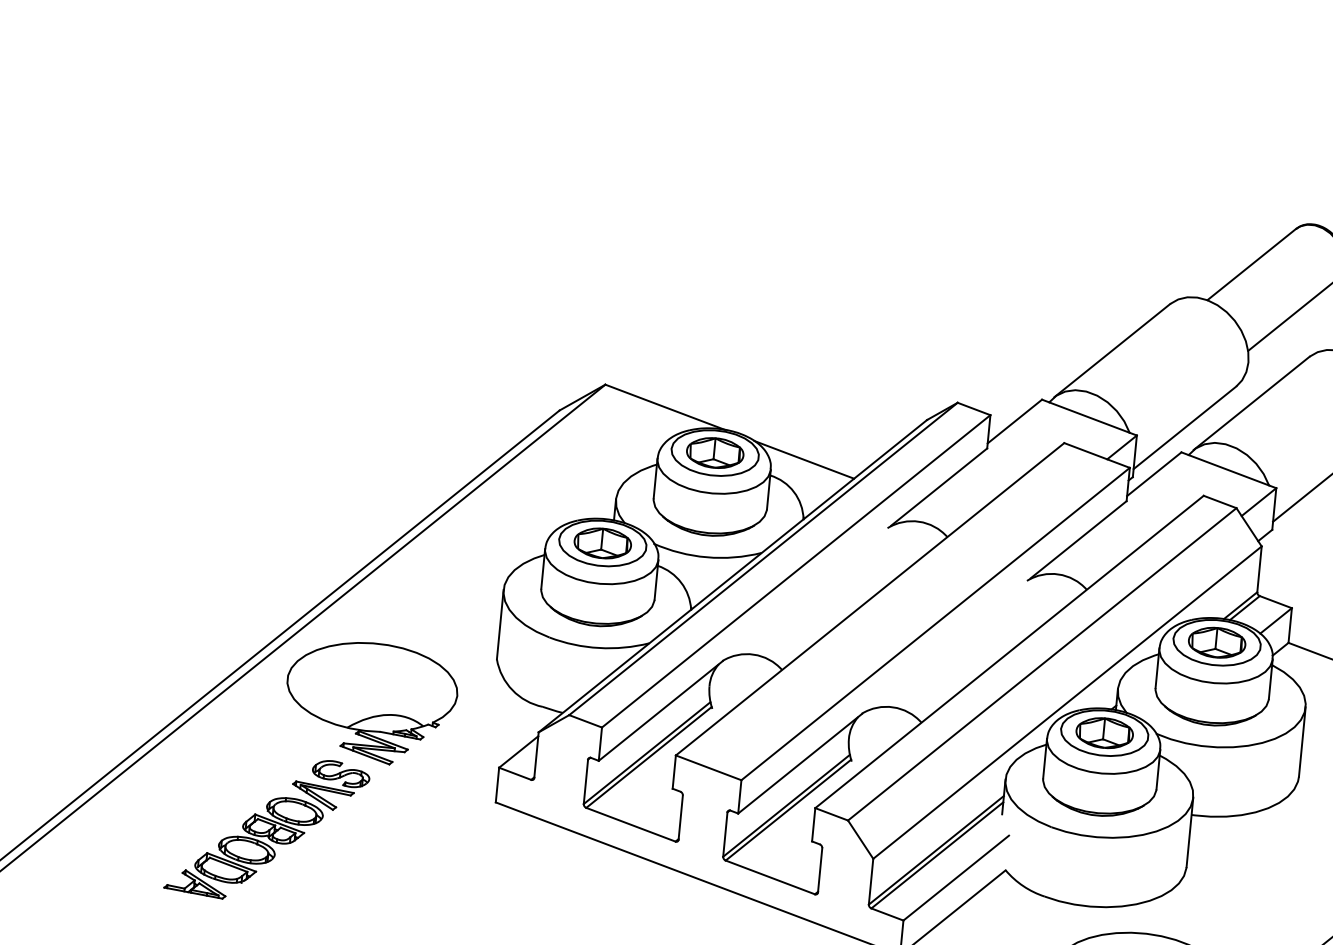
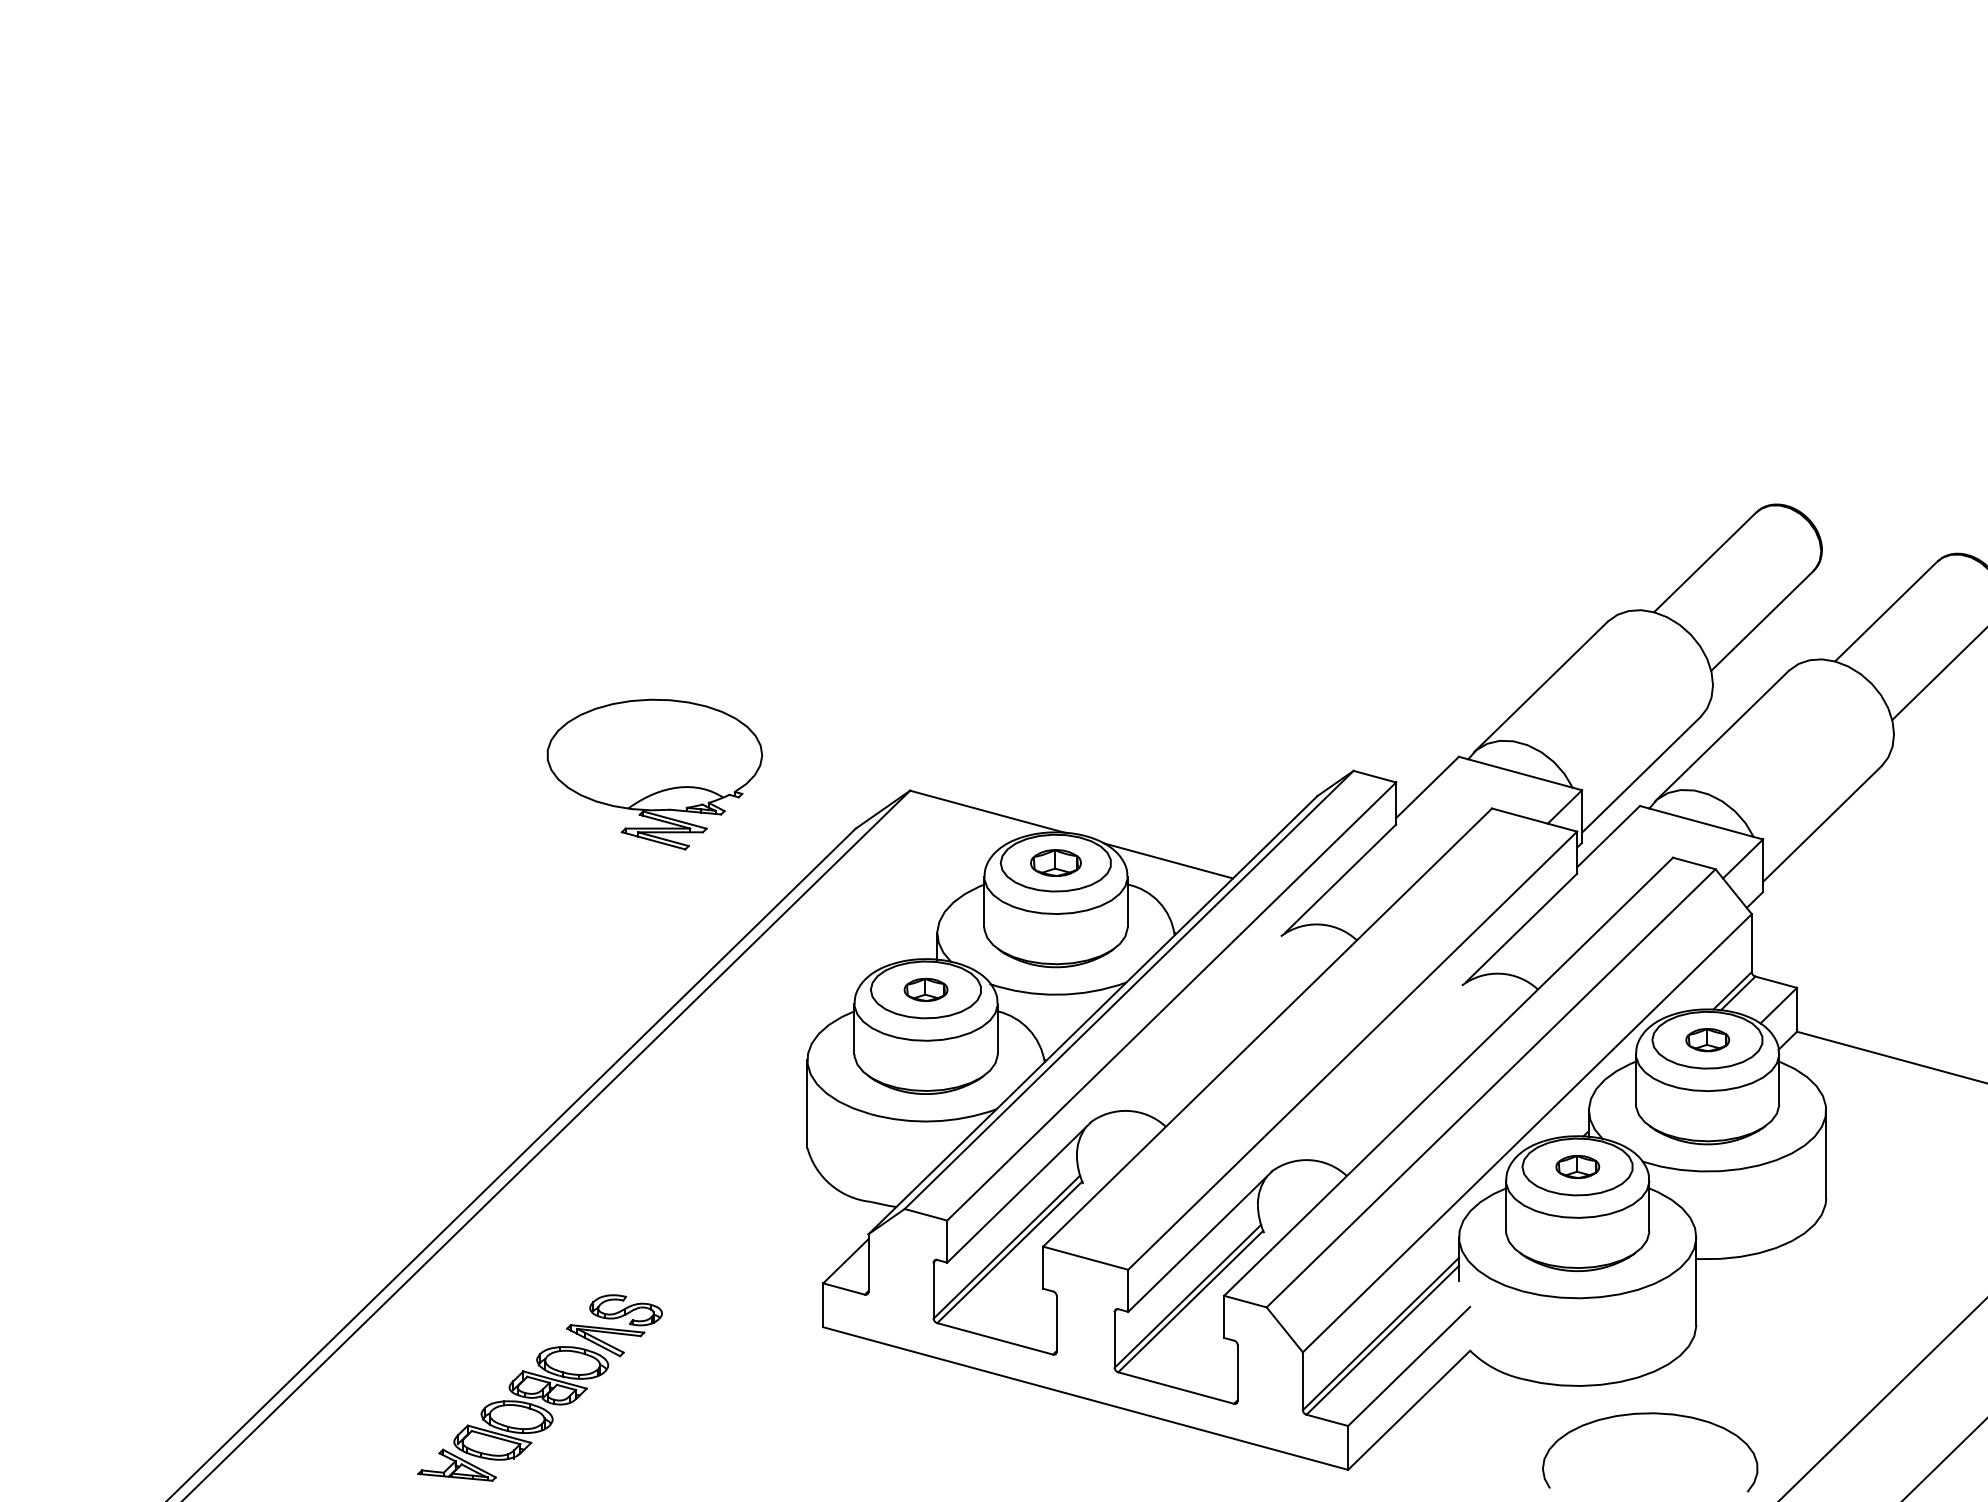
part: (714, 452) -> (1055, 862), size x0.7
part: (602, 543) -> (925, 989), size x0.6
part: (1217, 642) -> (1707, 1039), size x0.6
part: (370, 702) -> (654, 774), moved
part: (1104, 732) -> (1577, 1166), size x0.6

